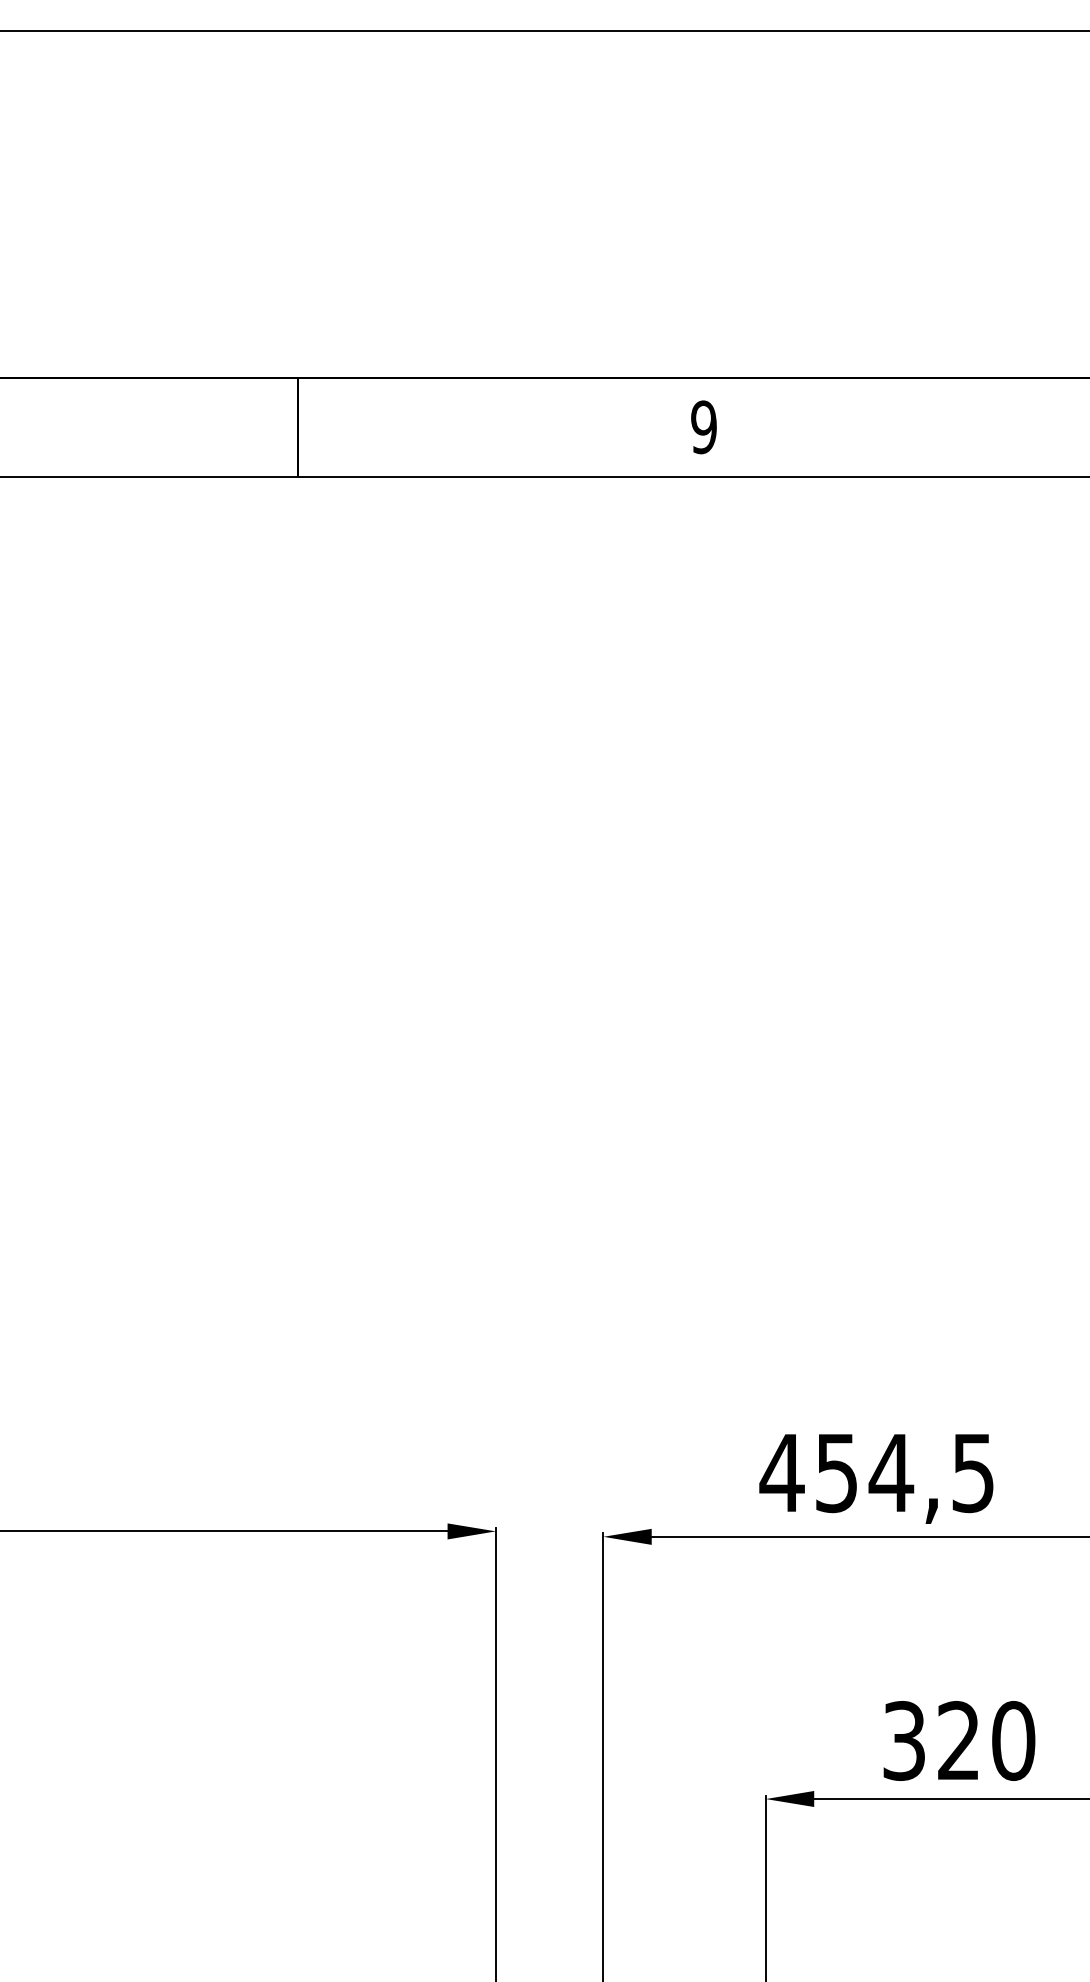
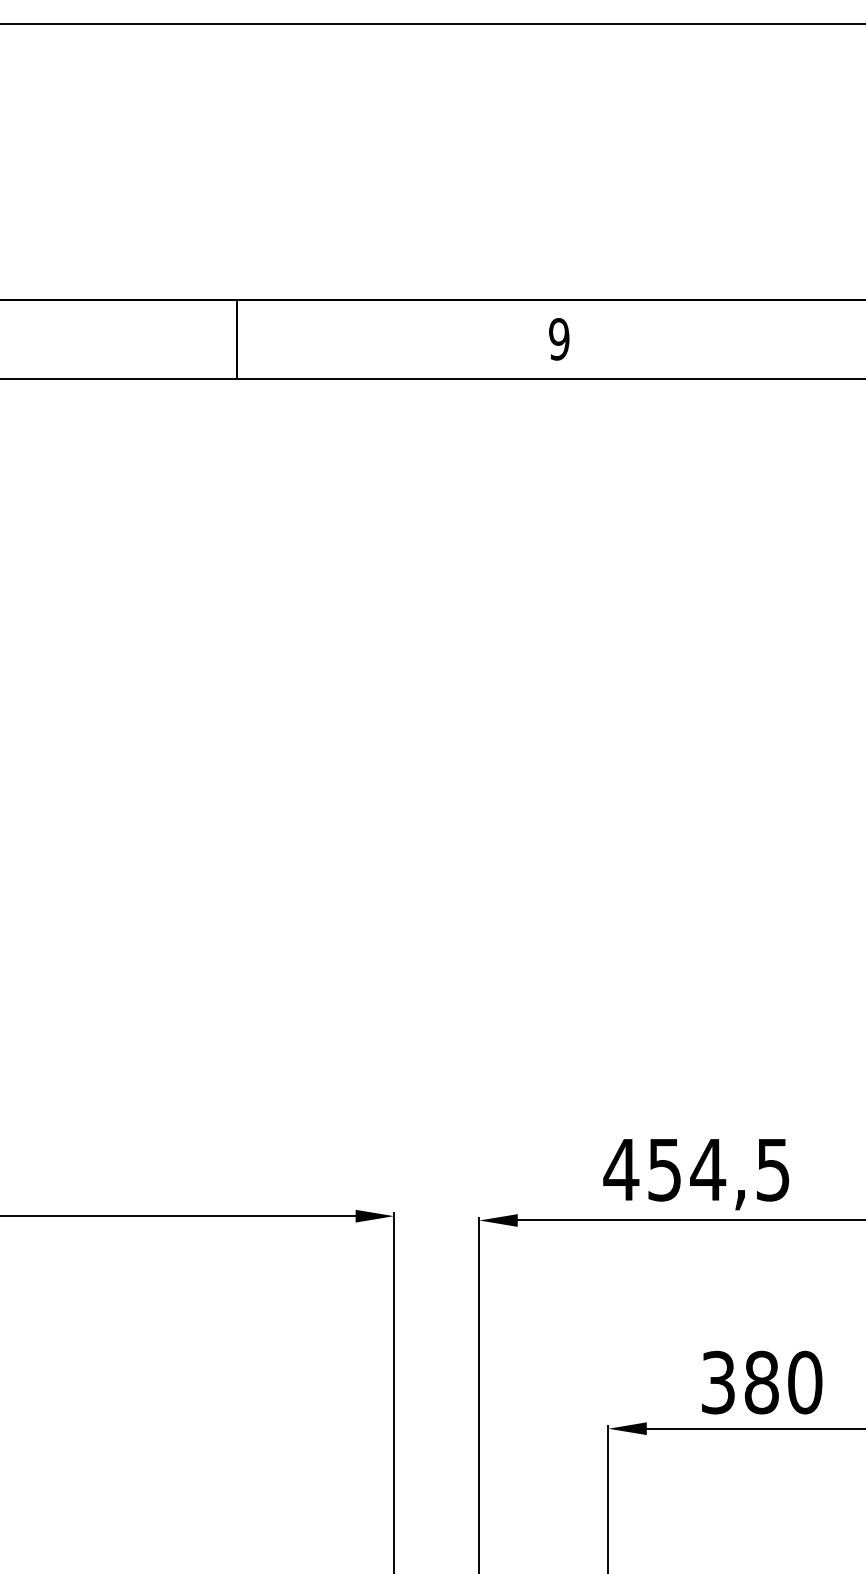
text: (958, 1740) -> (761, 1382), 320 -> 380

